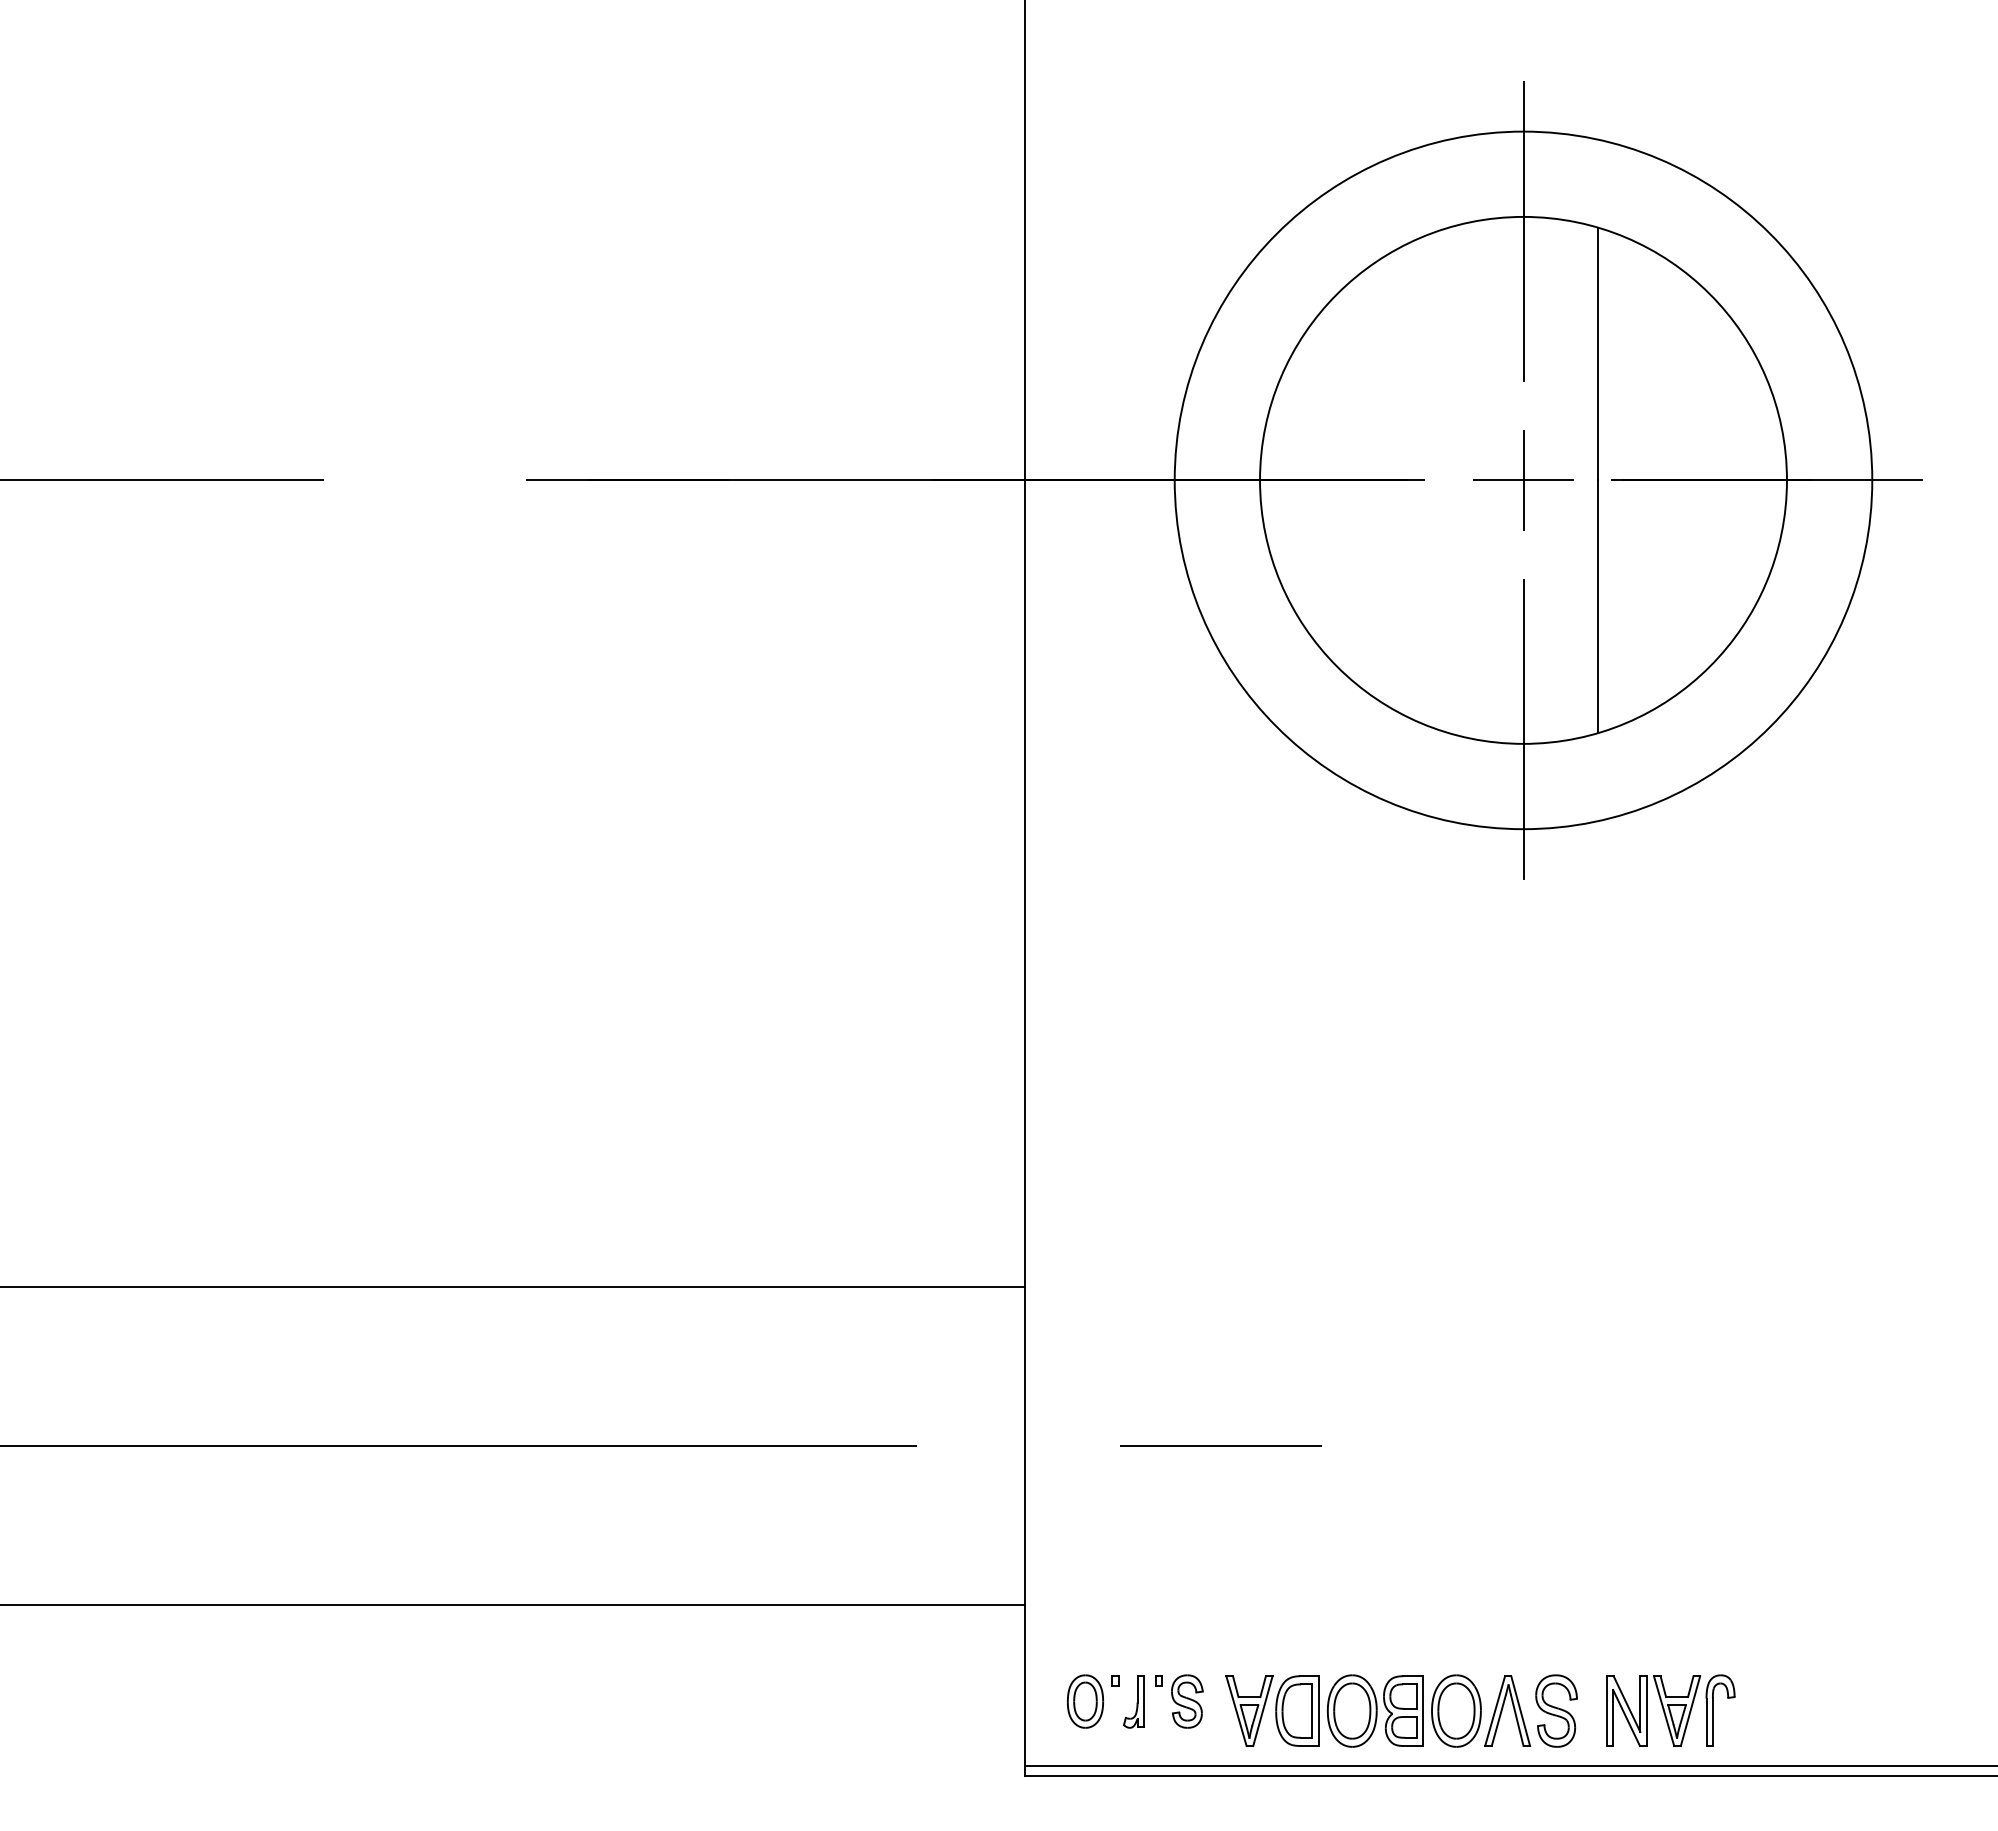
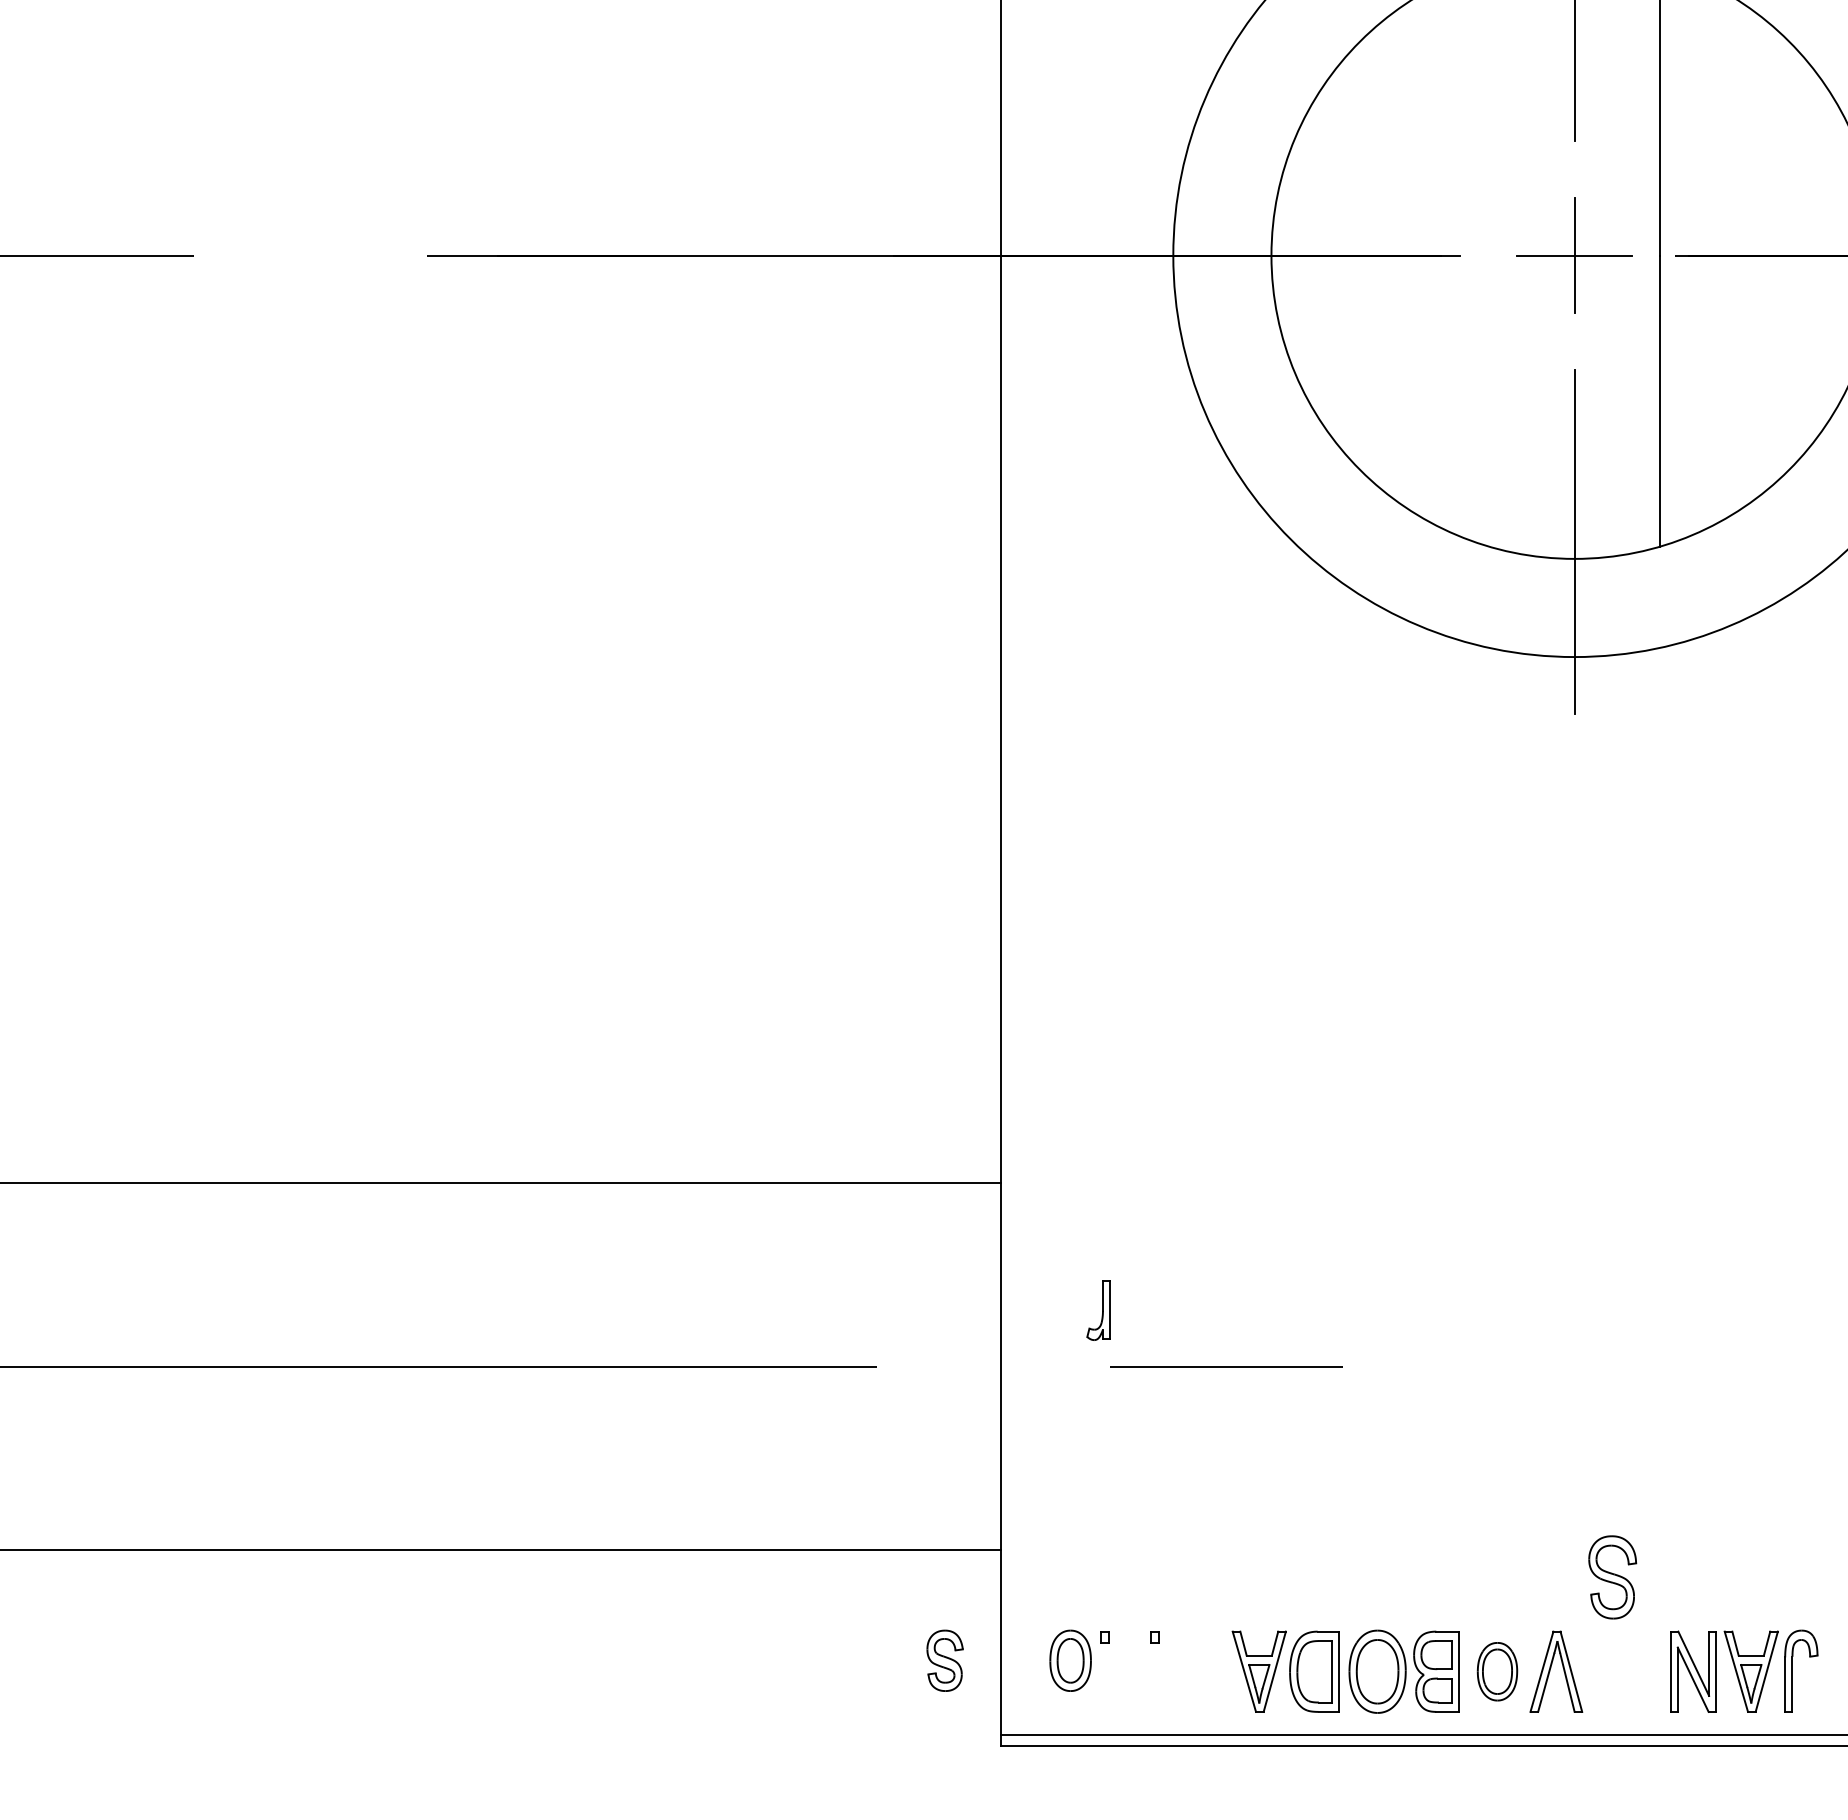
part: (1133, 1701) -> (1098, 1309), moved
part: (1187, 1701) -> (945, 1660), moved
part: (1456, 1710) -> (1497, 1671), size x0.7
part: (1556, 1710) -> (1612, 1576), moved

